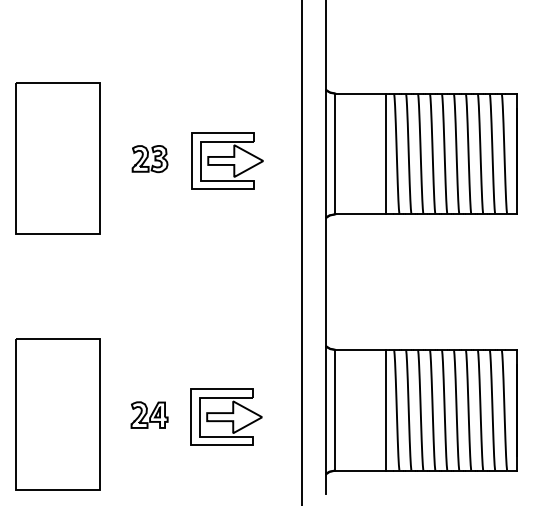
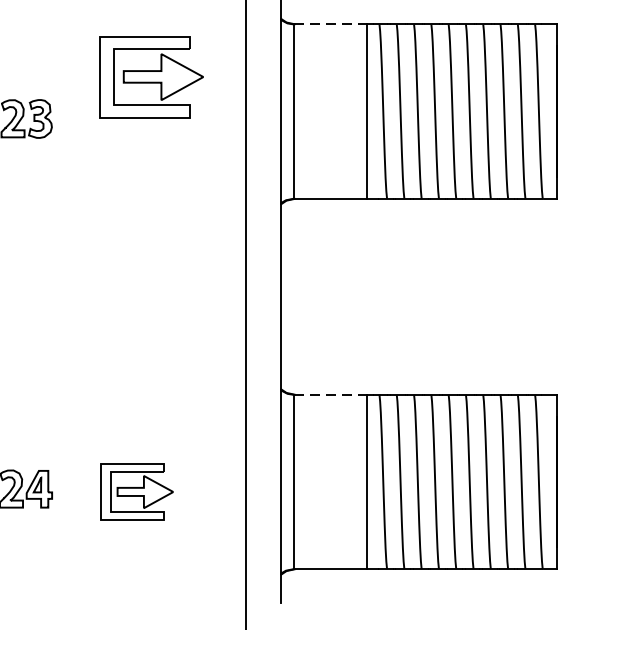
line: (360, 93) -> (330, 24), solid -> dashed
part: (227, 160) -> (151, 76), moved
line: (360, 349) -> (330, 394), solid -> dashed
part: (226, 416) -> (137, 491), size x0.7

